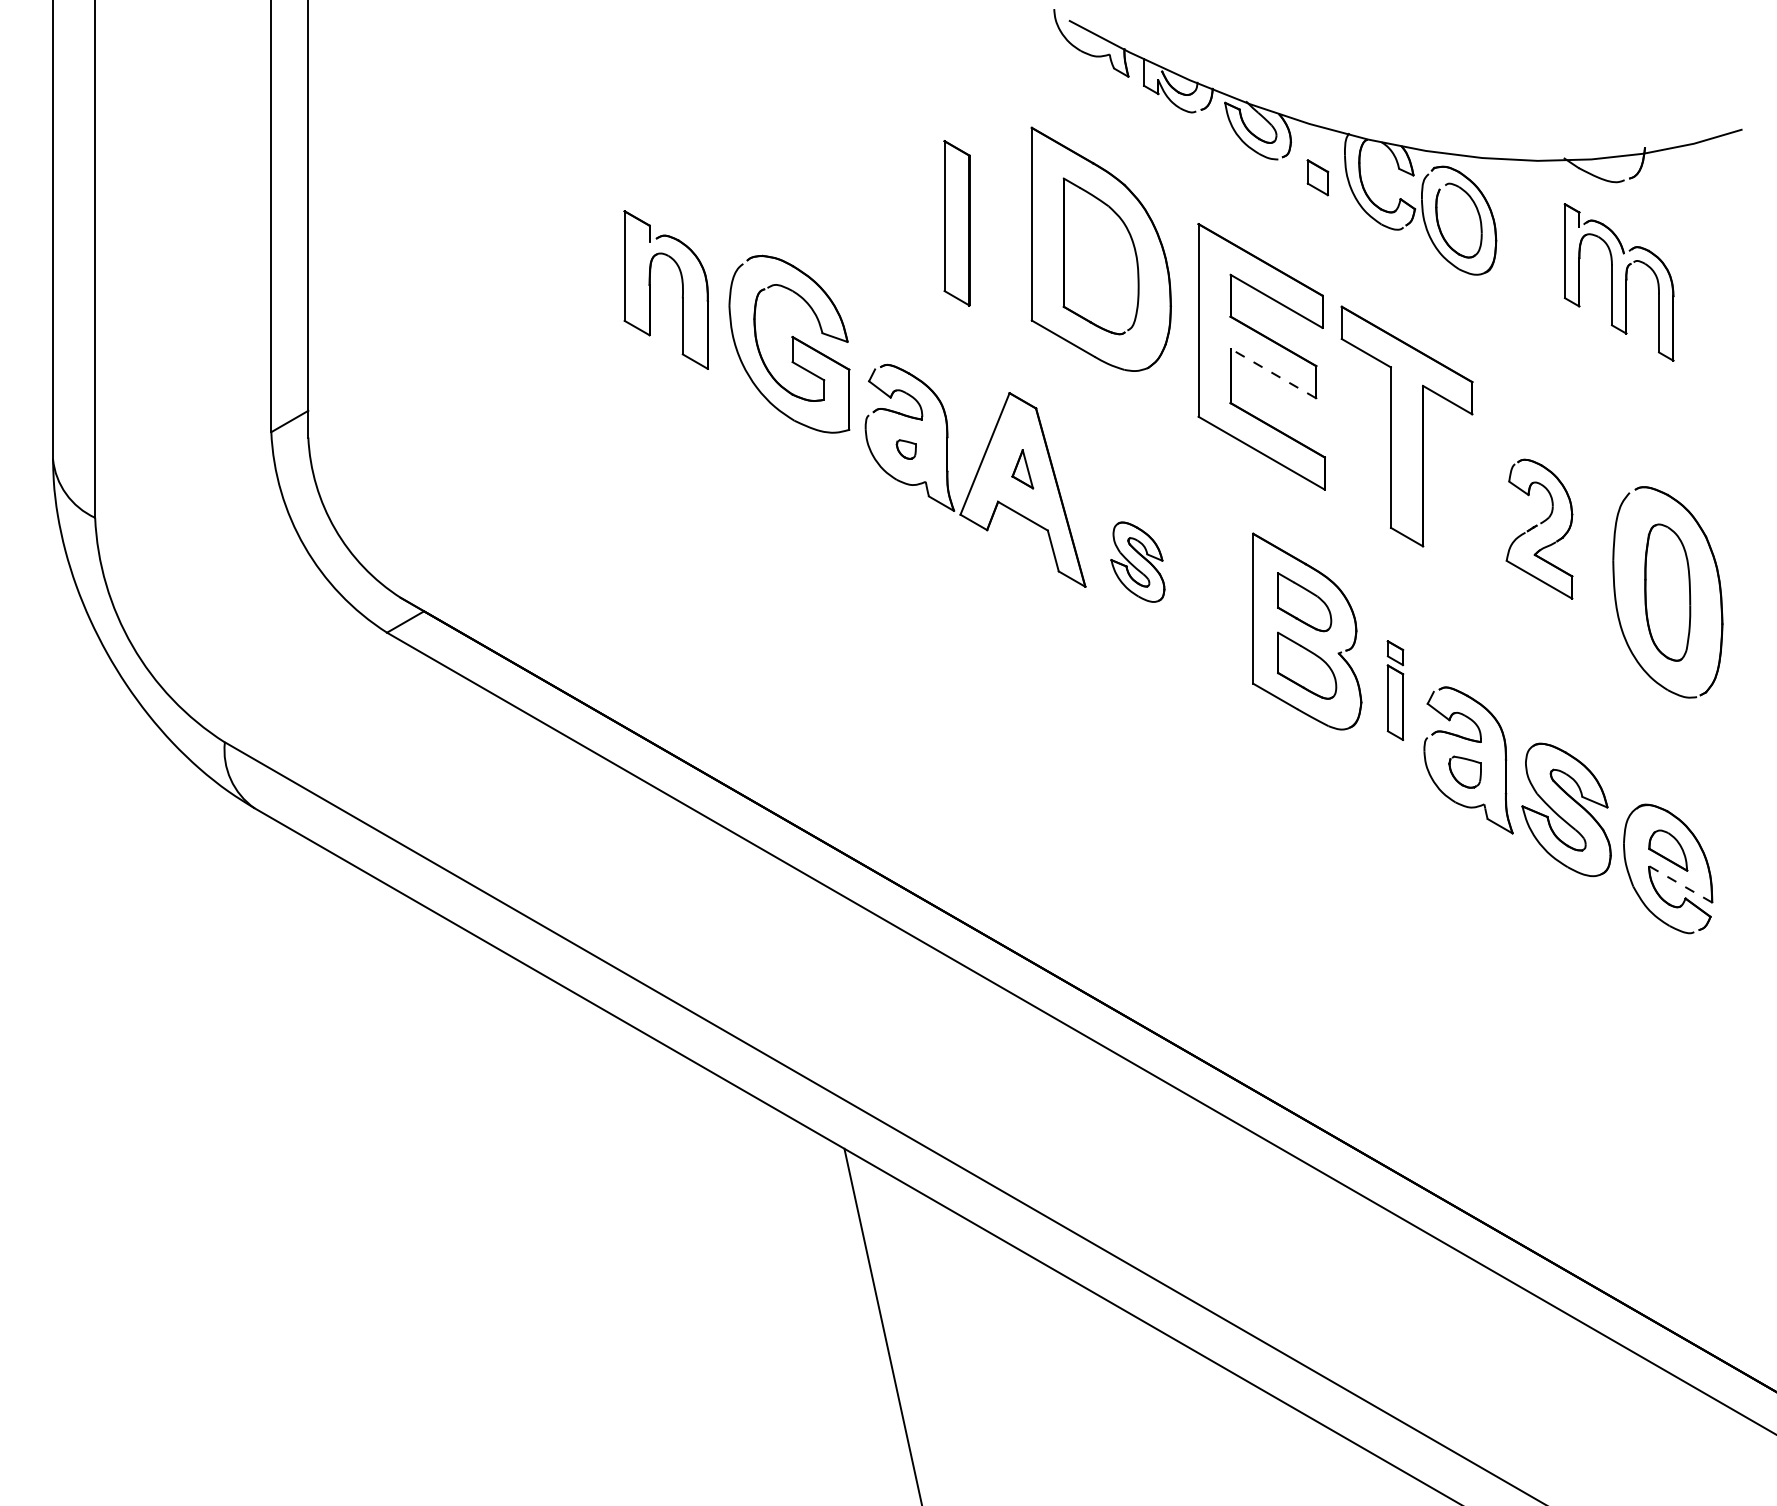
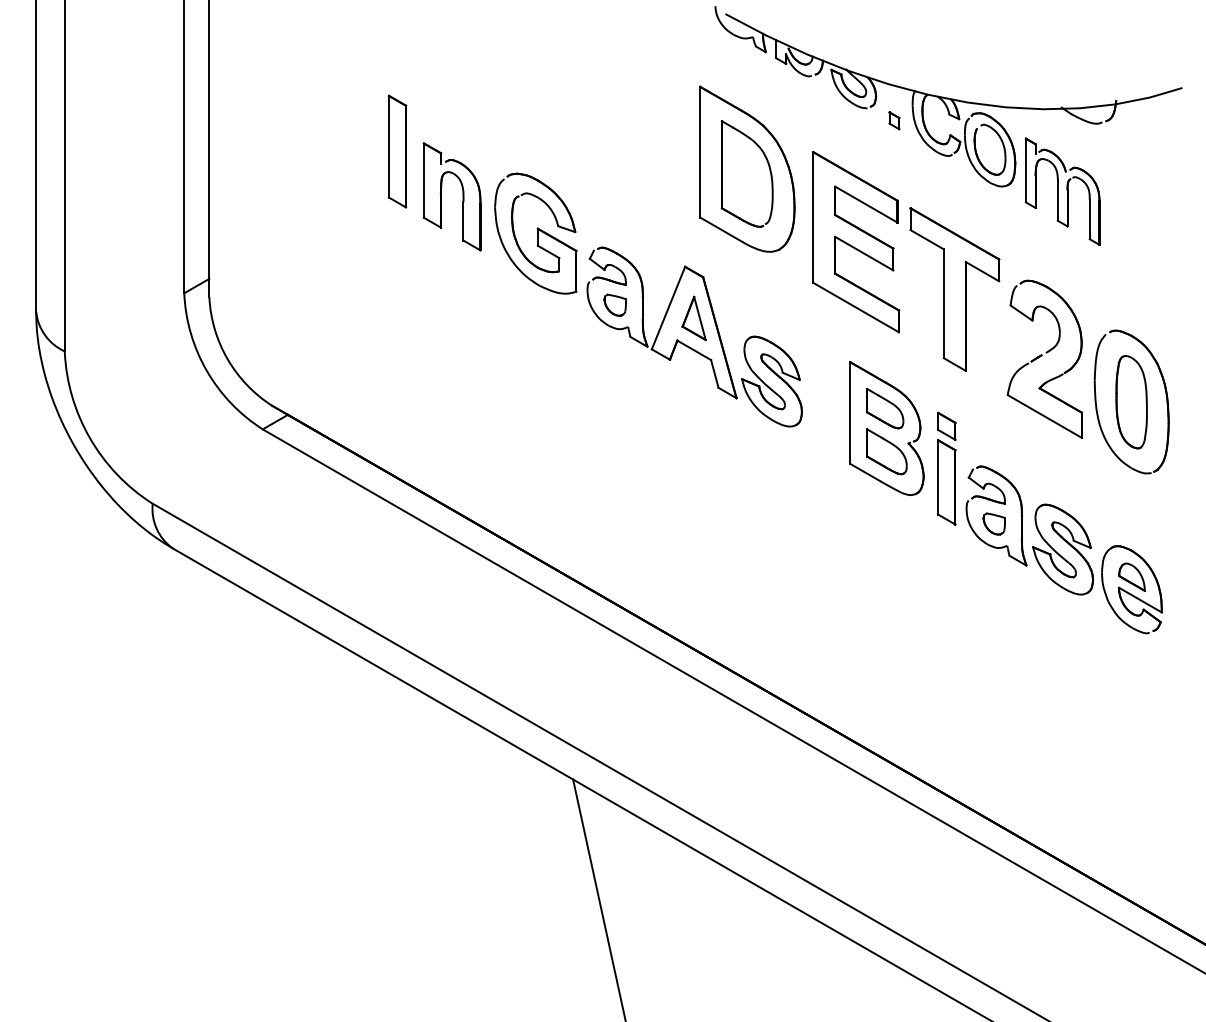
part: (1318, 177) -> (894, 120), size x0.71
part: (957, 223) -> (397, 151), moved
part: (1618, 282) -> (1062, 191), moved
line: (1272, 373) -> (863, 253), dashed -> solid
part: (905, 448) -> (614, 304), size x1.67
part: (1021, 469) -> (693, 318), size x1.67
part: (1539, 528) -> (1044, 358), size x1.67
part: (1138, 562) -> (772, 381), size x1.67
part: (1394, 690) -> (946, 468), size x1.67
line: (1680, 884) -> (1140, 600), dashed -> solid

